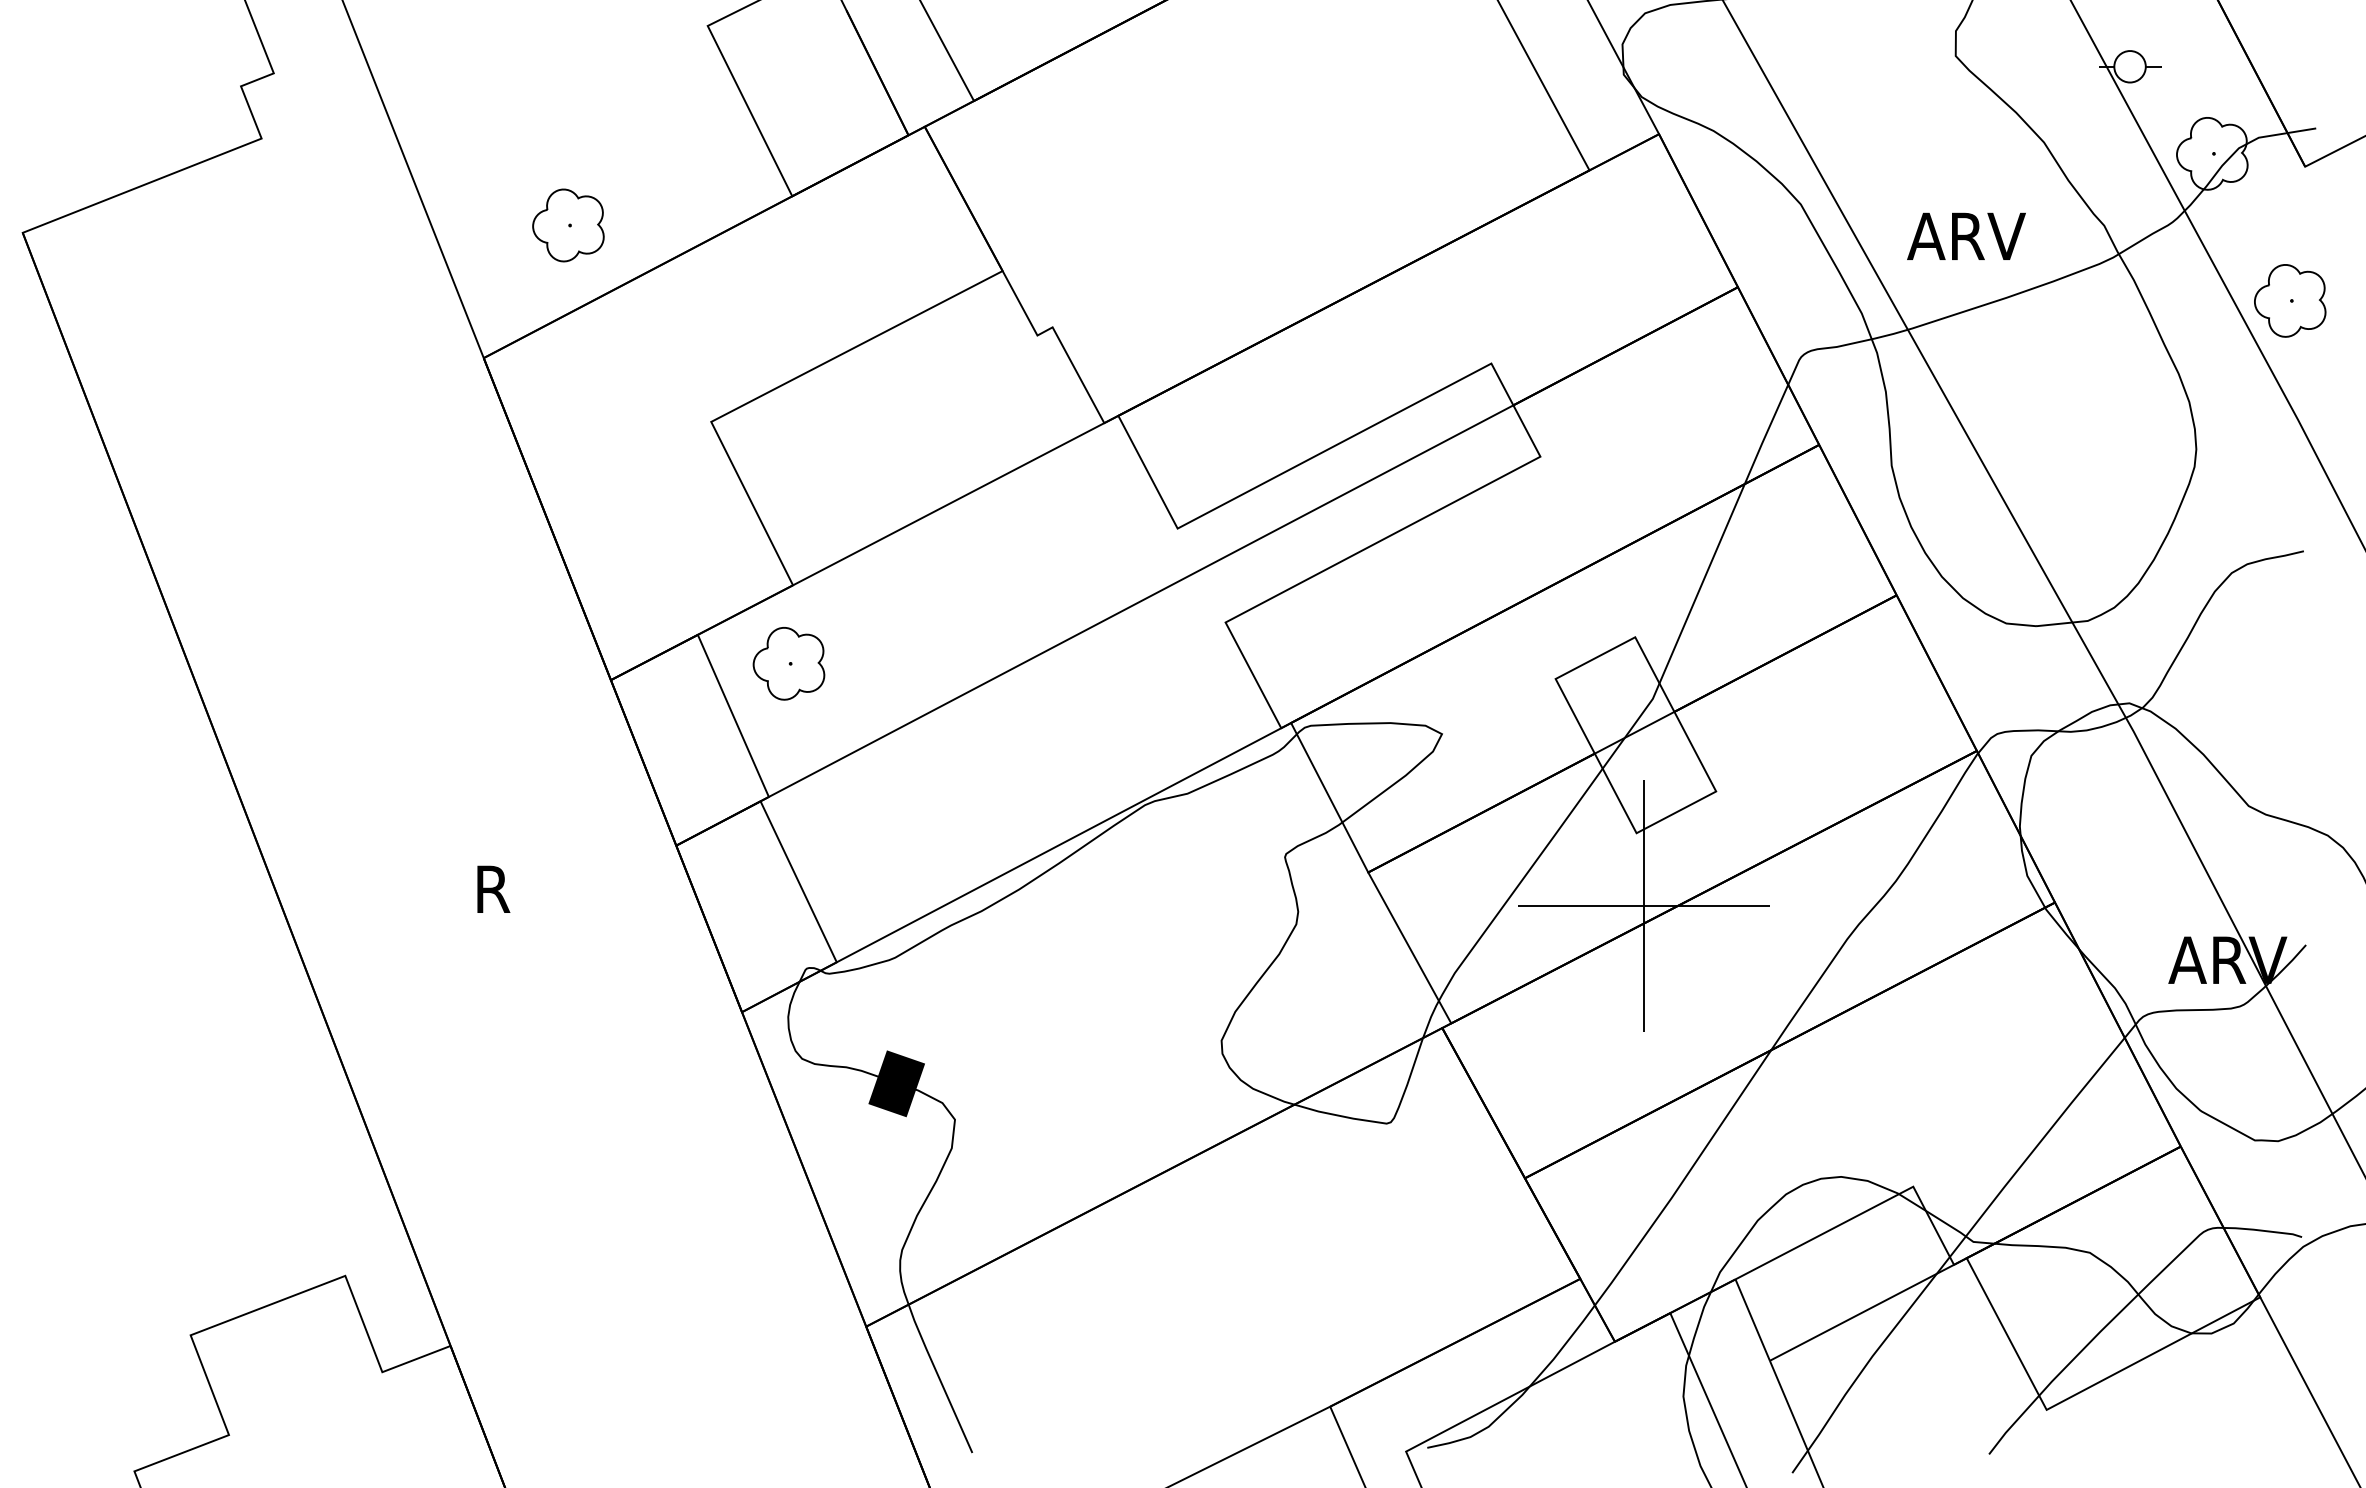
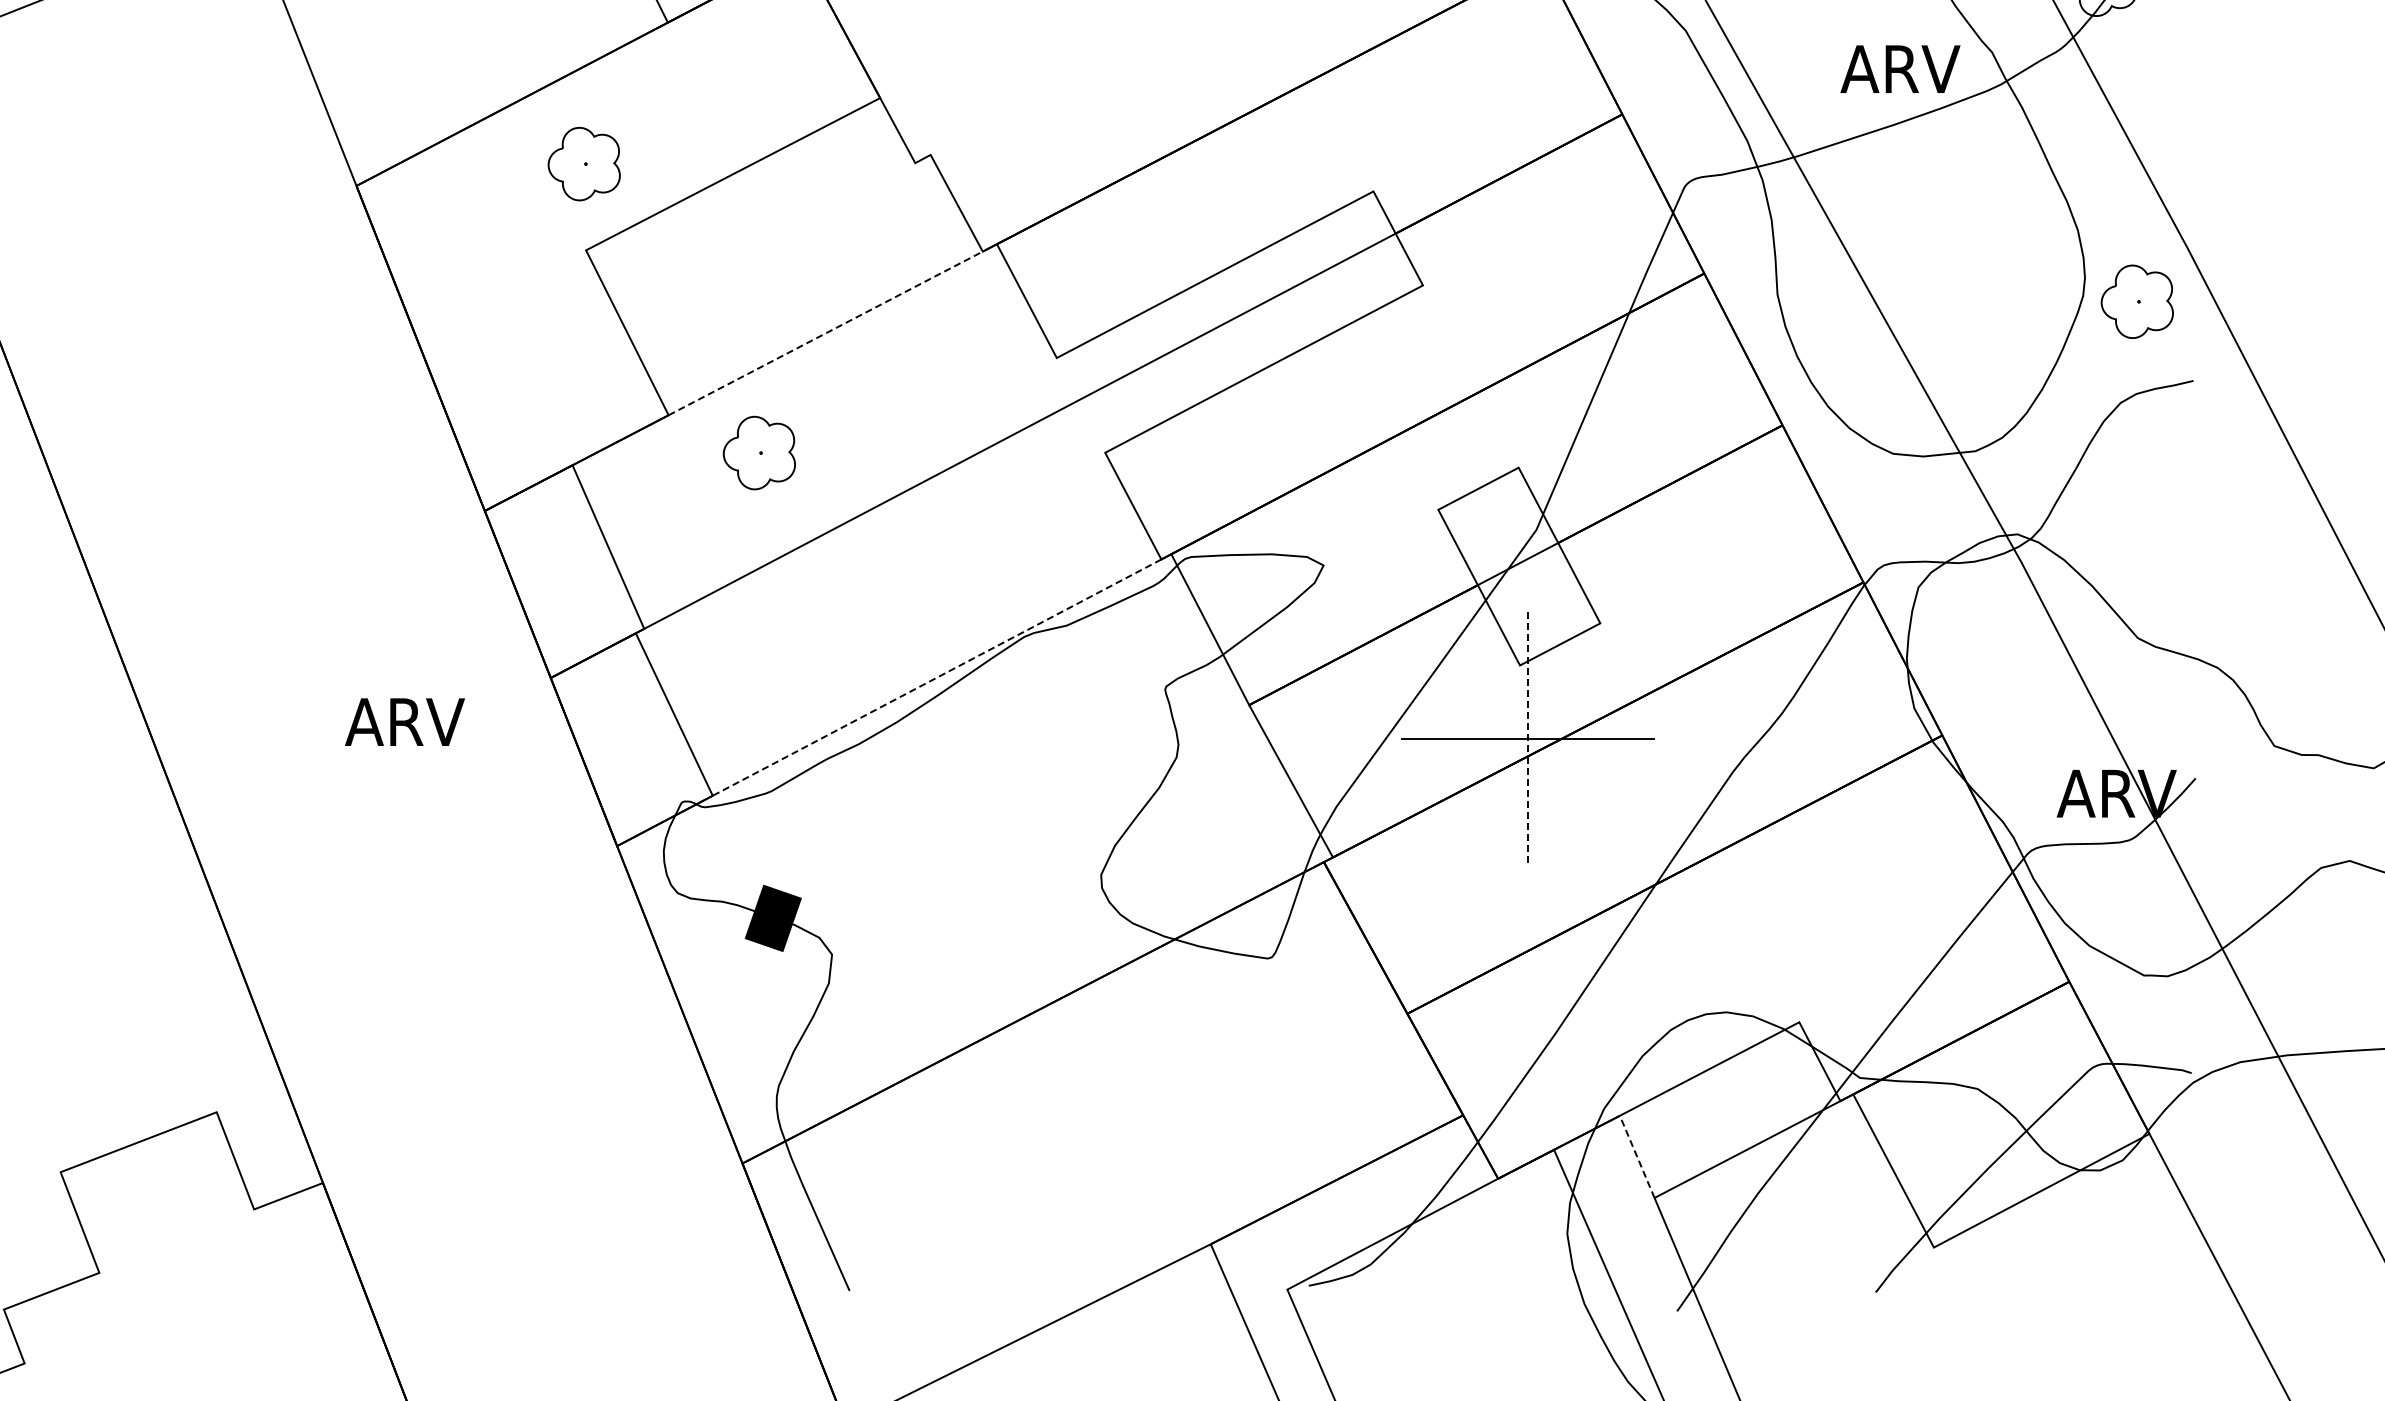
part: (568, 225) -> (584, 164), moved
text: (1966, 235) -> (1900, 68), moved
part: (2290, 300) -> (2137, 301), moved
line: (949, 504) -> (826, 333), solid -> dashed
part: (788, 663) -> (758, 452), moved
line: (1058, 845) -> (936, 677), solid -> dashed
text: (531, 888) -> (404, 721), R -> ARV
line: (1644, 906) -> (1528, 739), solid -> dashed
line: (1752, 1319) -> (1637, 1156), solid -> dashed

